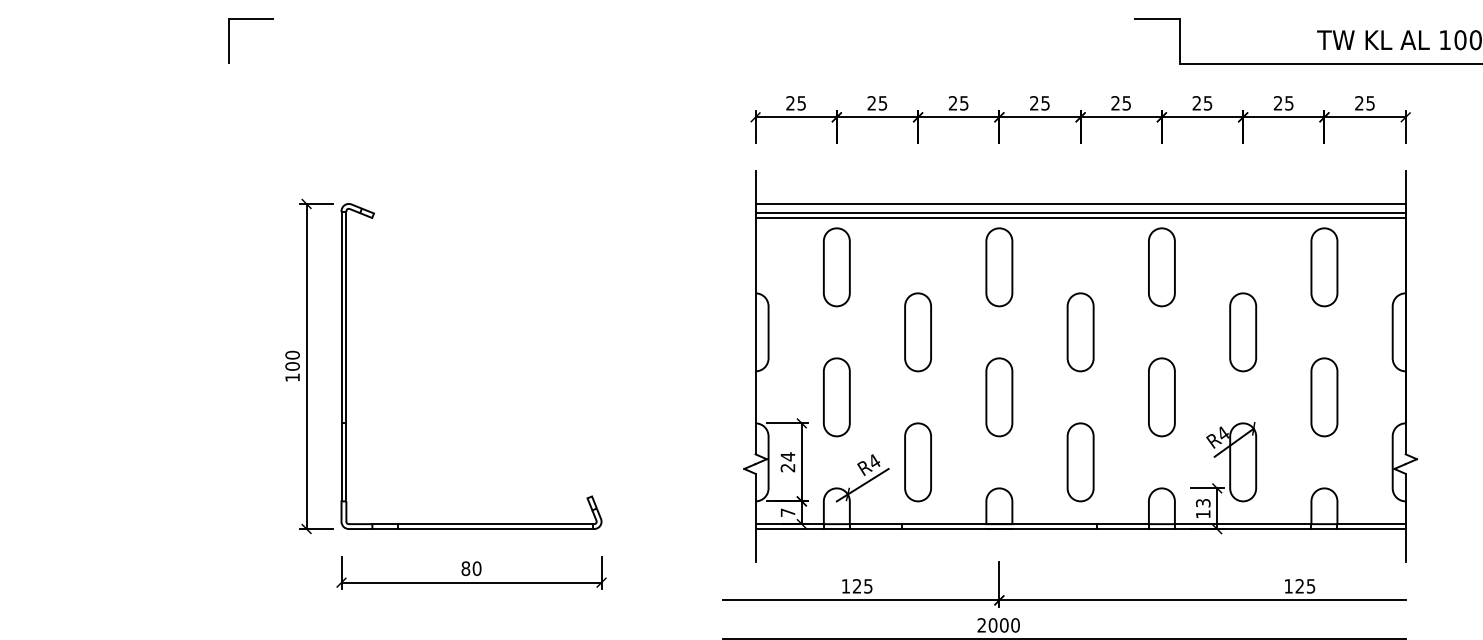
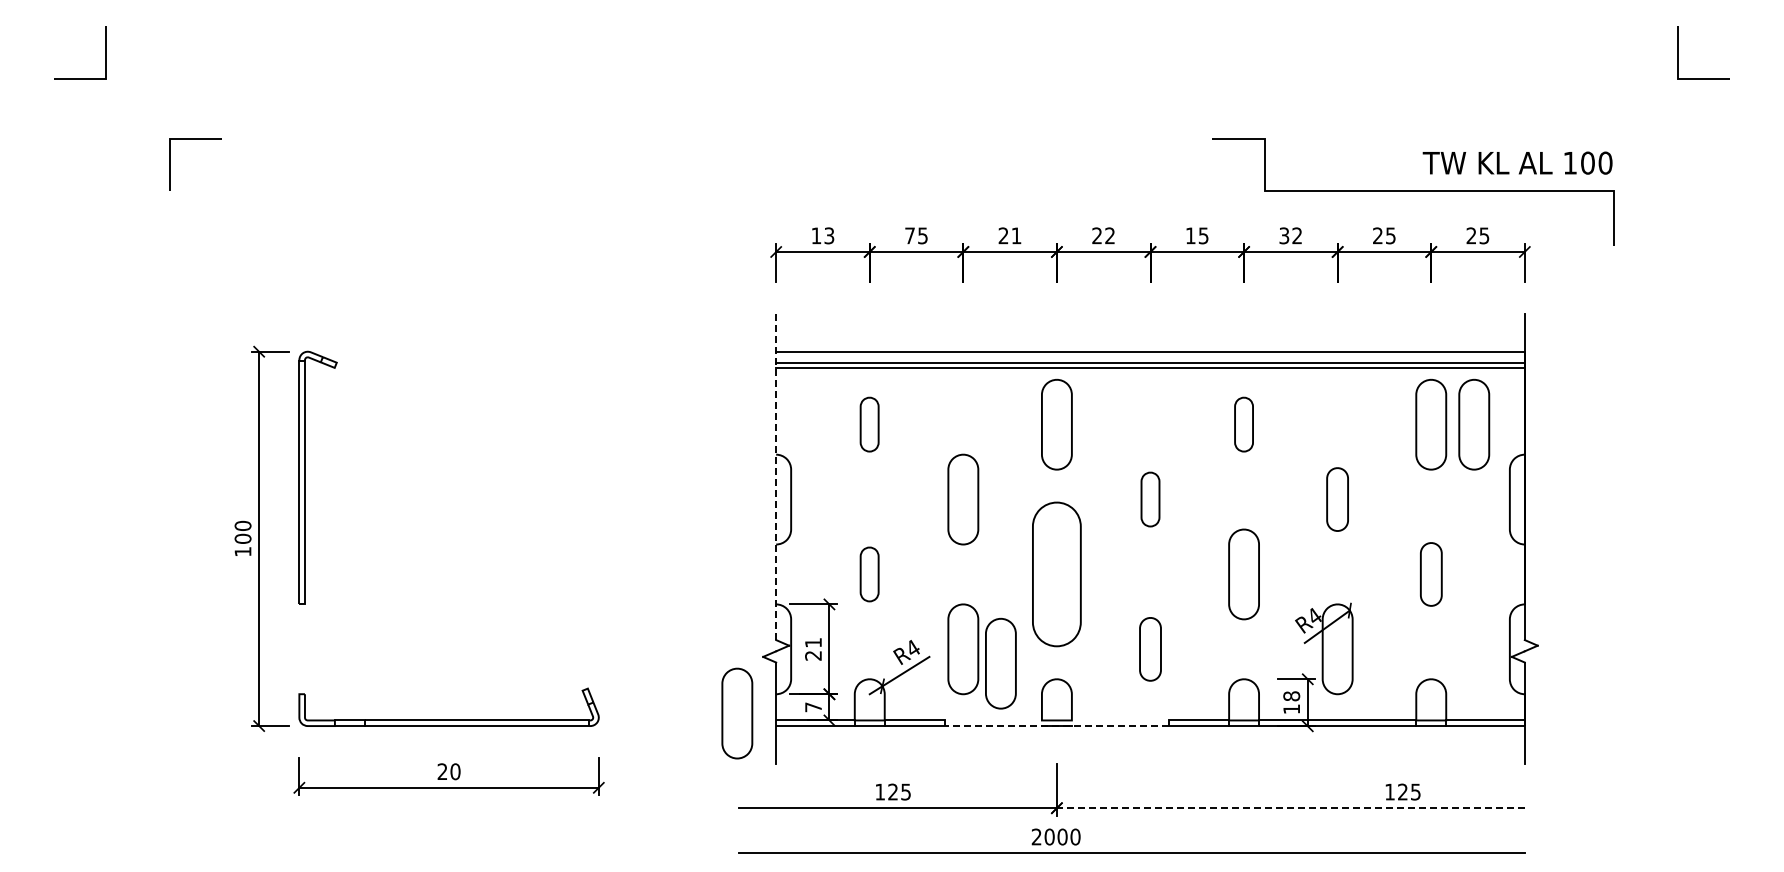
text: (795, 103) -> (822, 235), 25 -> 13
text: (871, 103) -> (909, 235), 25 -> 75
text: (964, 103) -> (1016, 235), 25 -> 21
text: (1045, 103) -> (1109, 235), 25 -> 22
text: (1115, 103) -> (1190, 235), 25 -> 15
text: (1202, 103) -> (1290, 235), 25 -> 32
part: (836, 267) -> (869, 424), size x0.6
part: (1161, 267) -> (1243, 424), size x0.6
part: (1361, 267) -> (1474, 424), added
line: (755, 313) -> (776, 477), solid -> dashed
part: (1080, 332) -> (1150, 499), size x0.6
part: (1243, 332) -> (1337, 499), size x0.7
part: (836, 397) -> (869, 574), size x0.6
part: (999, 397) -> (1056, 574), size x1.6
part: (1324, 397) -> (1431, 574), size x0.7
text: (787, 456) -> (813, 642), 24 -> 21
line: (341, 462) -> (299, 649), removed
line: (345, 462) -> (304, 649), removed
part: (1080, 462) -> (1150, 649), size x0.7
part: (950, 474) -> (1000, 663), added
text: (1203, 503) -> (1291, 696), 13 -> 18
part: (721, 518) -> (737, 713), added
line: (999, 524) -> (1056, 720), removed
line: (999, 529) -> (1056, 726), solid -> dashed
text: (465, 568) -> (442, 771), 80 -> 20
line: (1202, 600) -> (1290, 808), solid -> dashed

